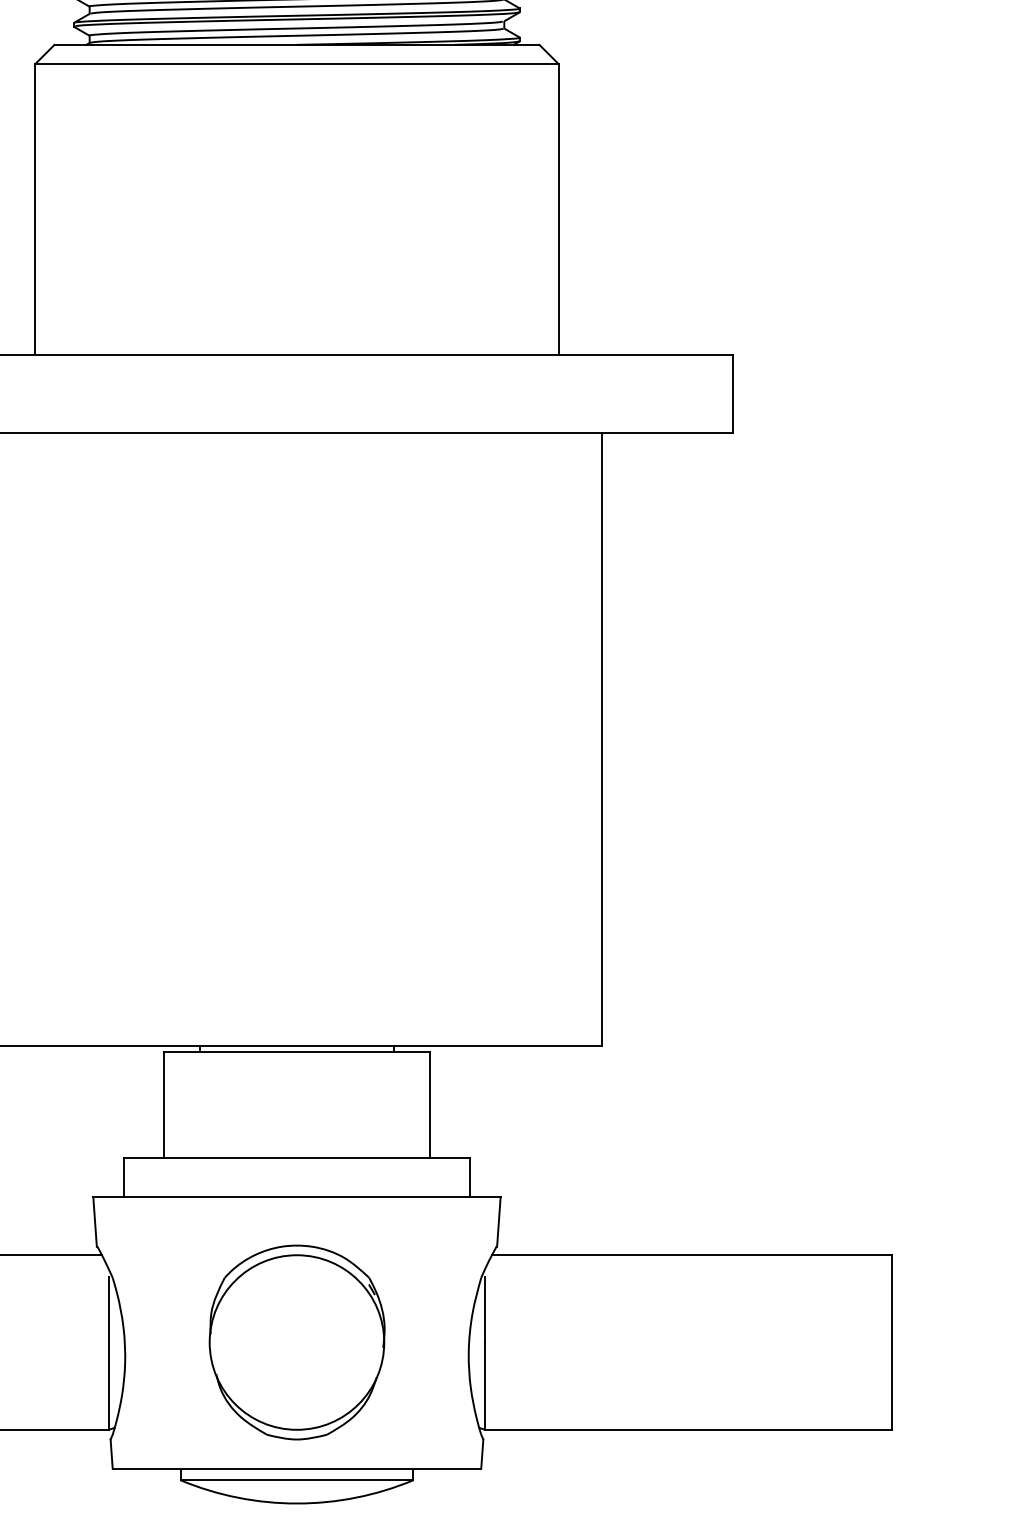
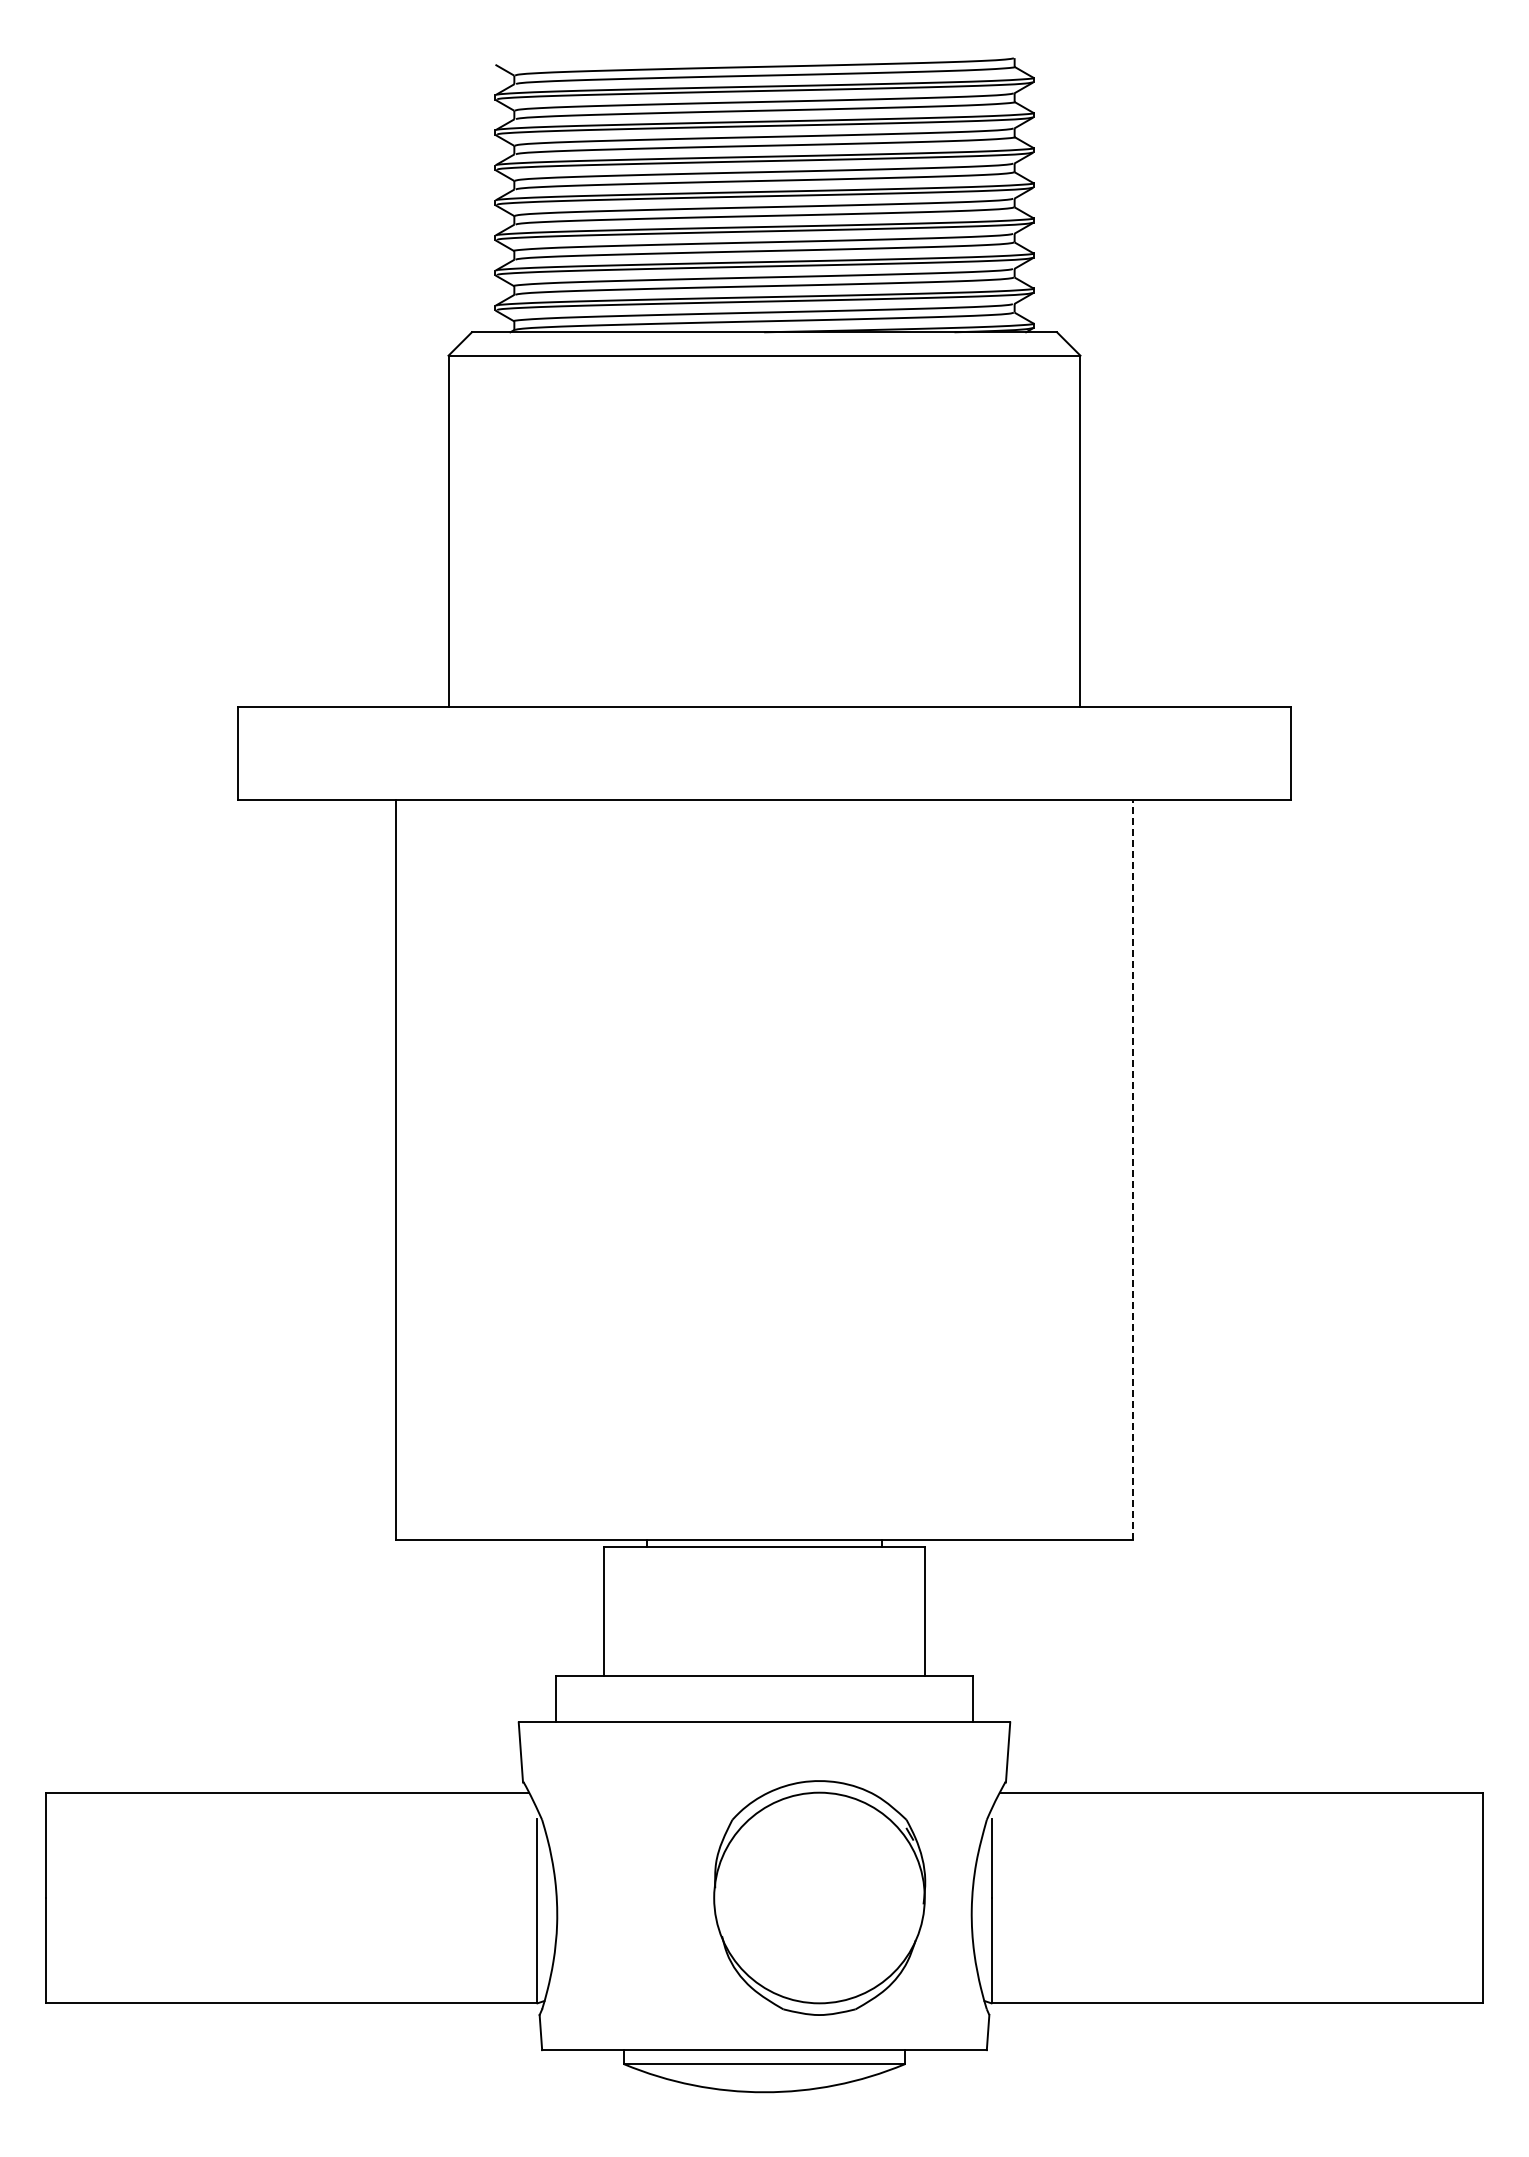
line: (602, 739) -> (1133, 1170), solid -> dashed
part: (296, 1342) -> (819, 1897), moved

